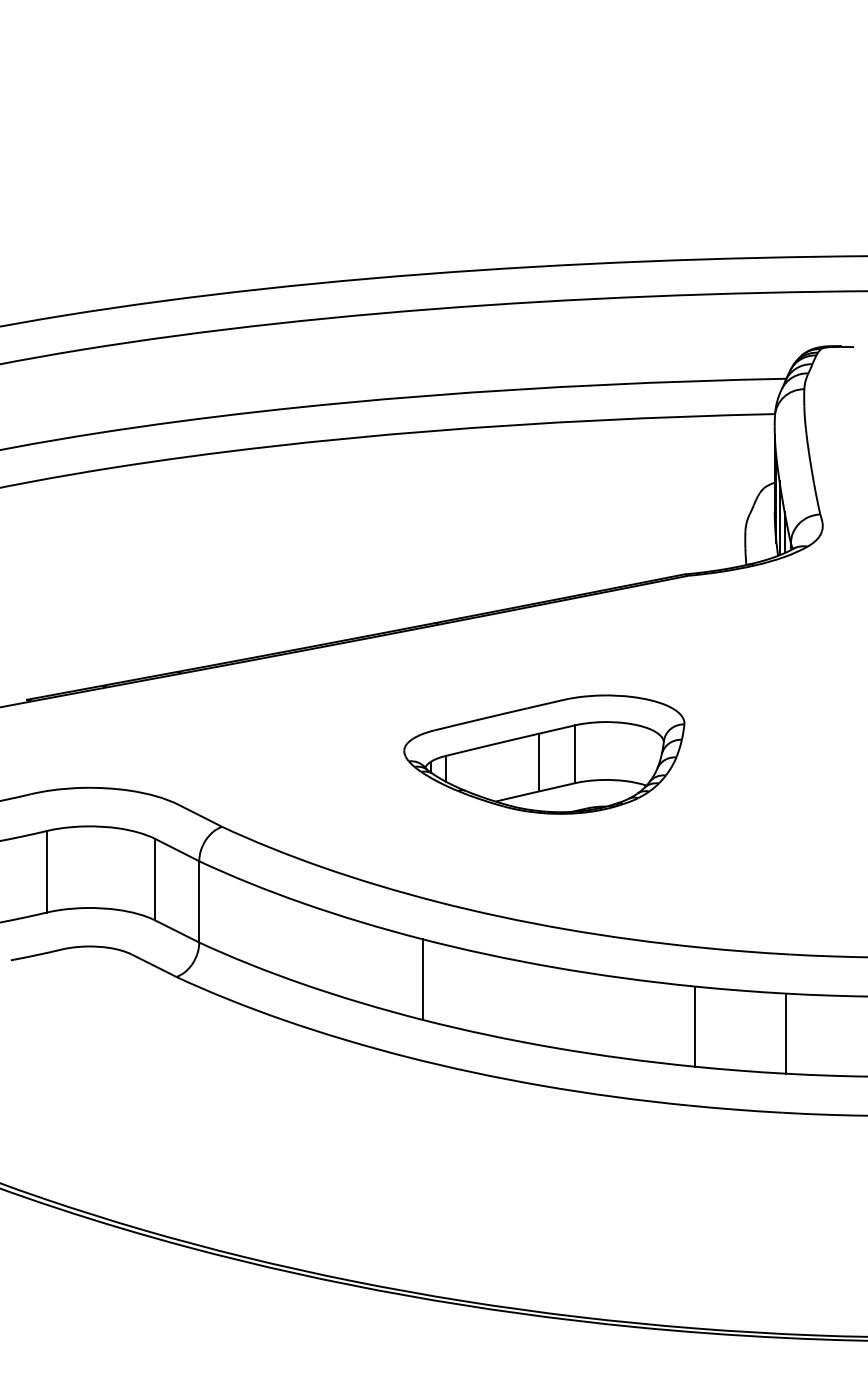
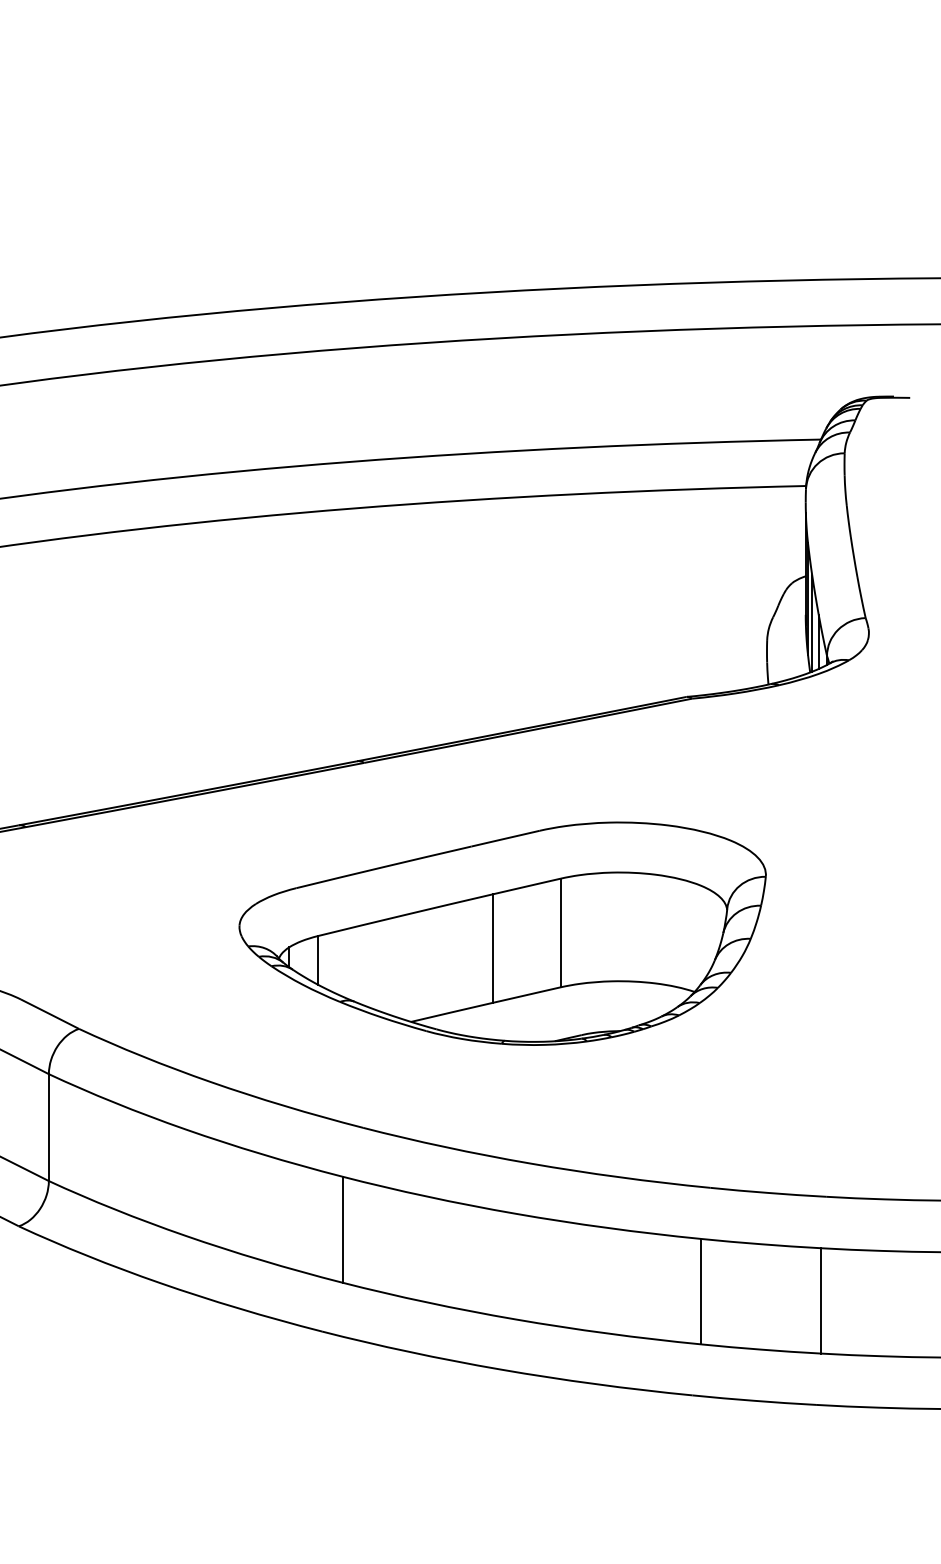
part: (544, 754) -> (502, 933), size x1.43

